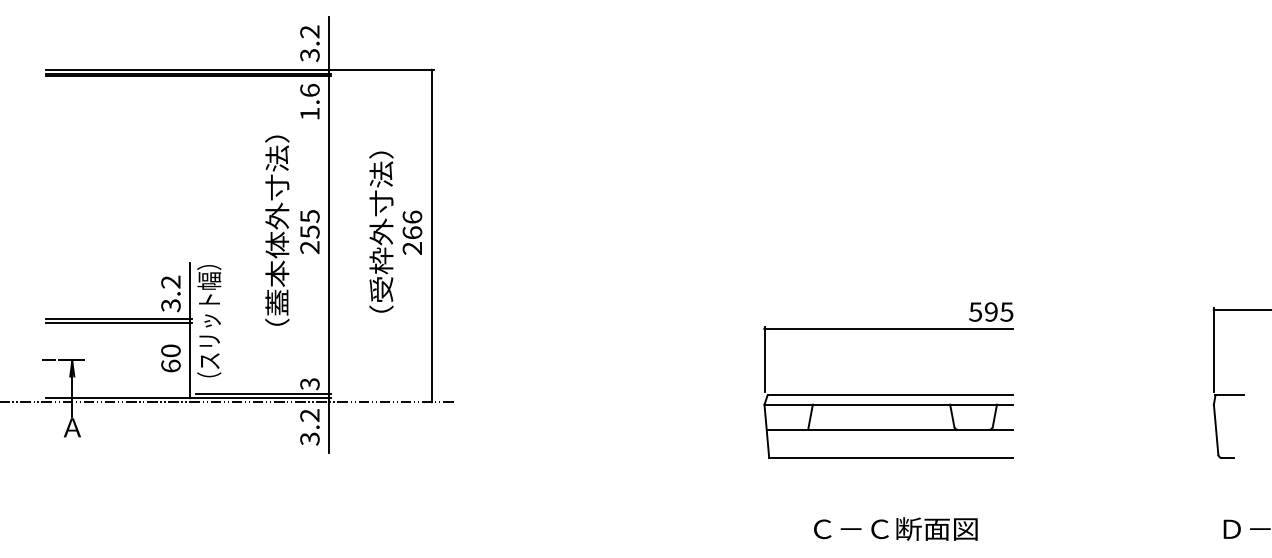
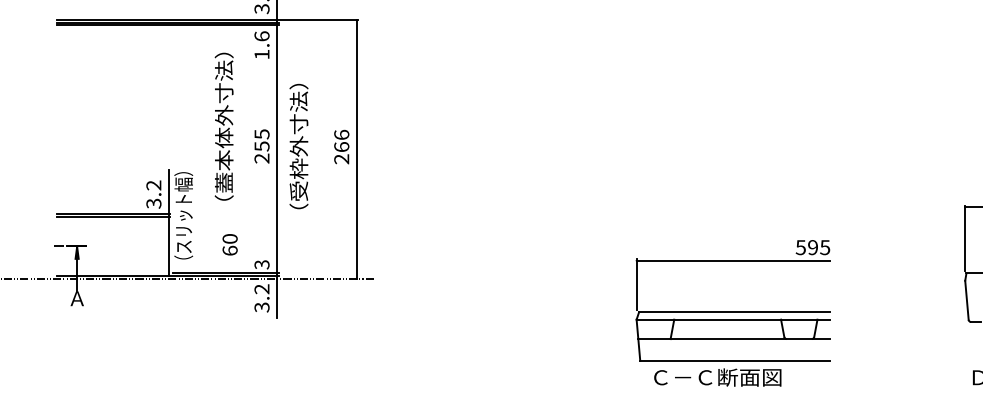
text: (277, 230) -> (224, 126), moved
text: (381, 231) -> (299, 146), moved
text: (170, 358) -> (229, 244), moved
part: (888, 394) -> (733, 311), moved

